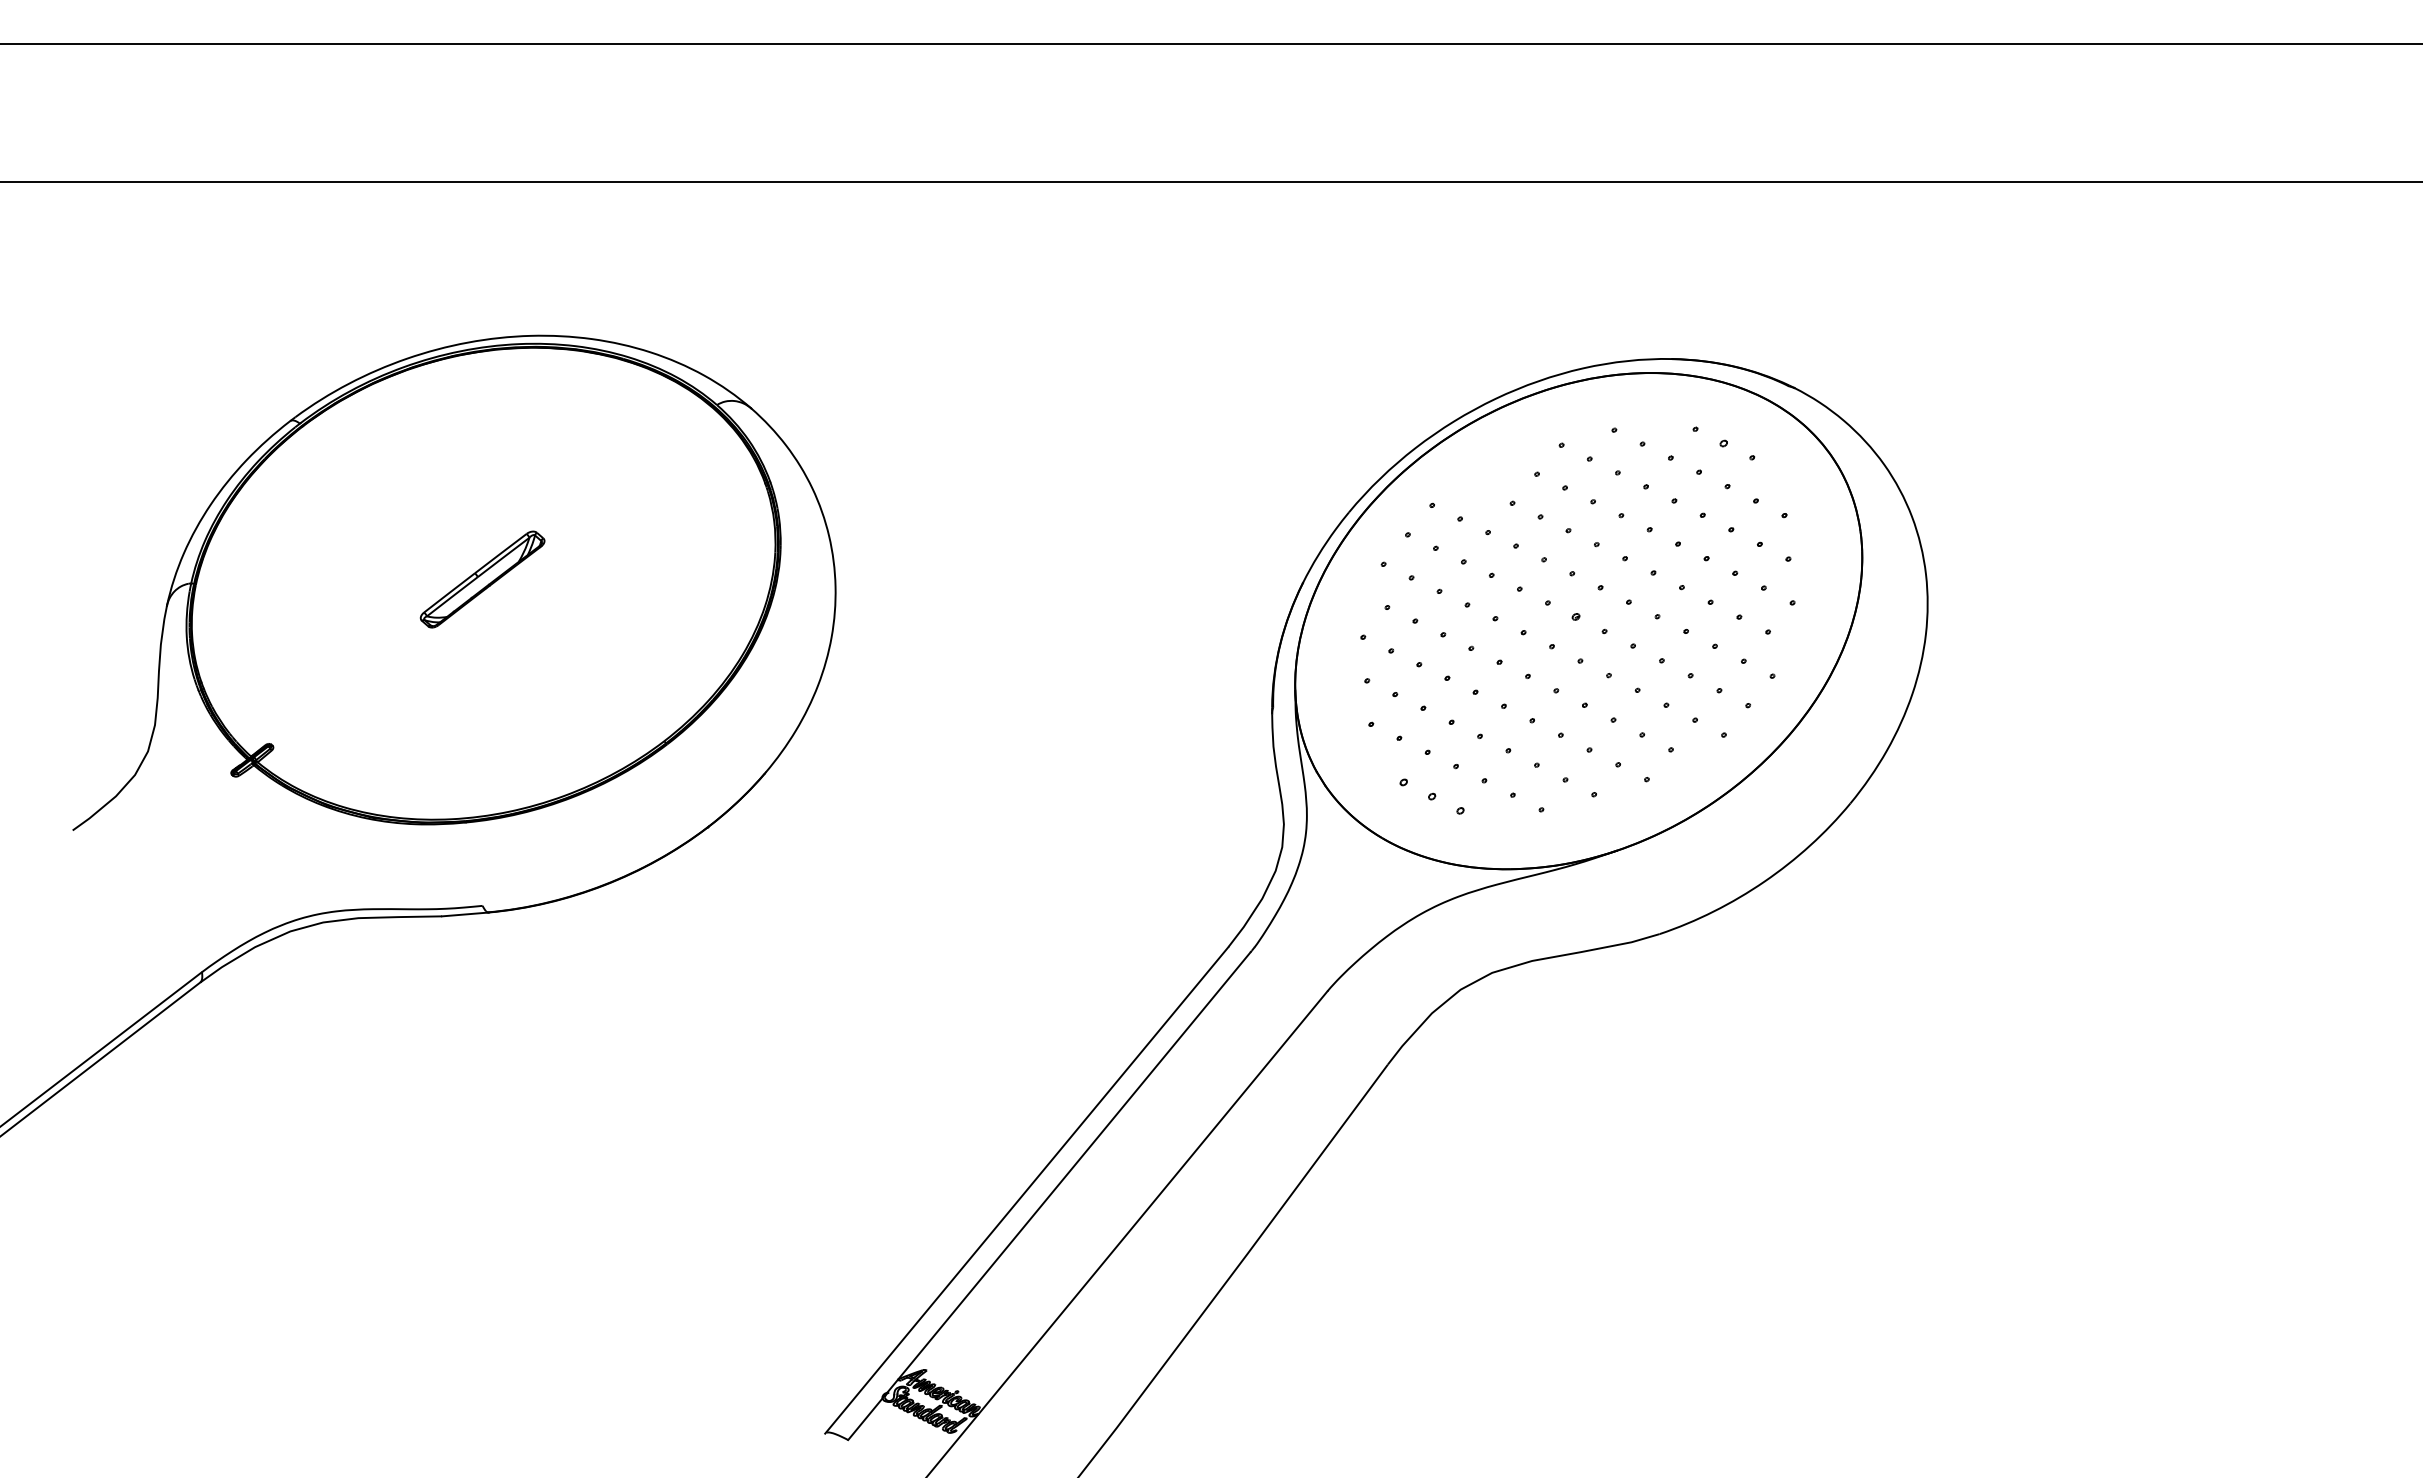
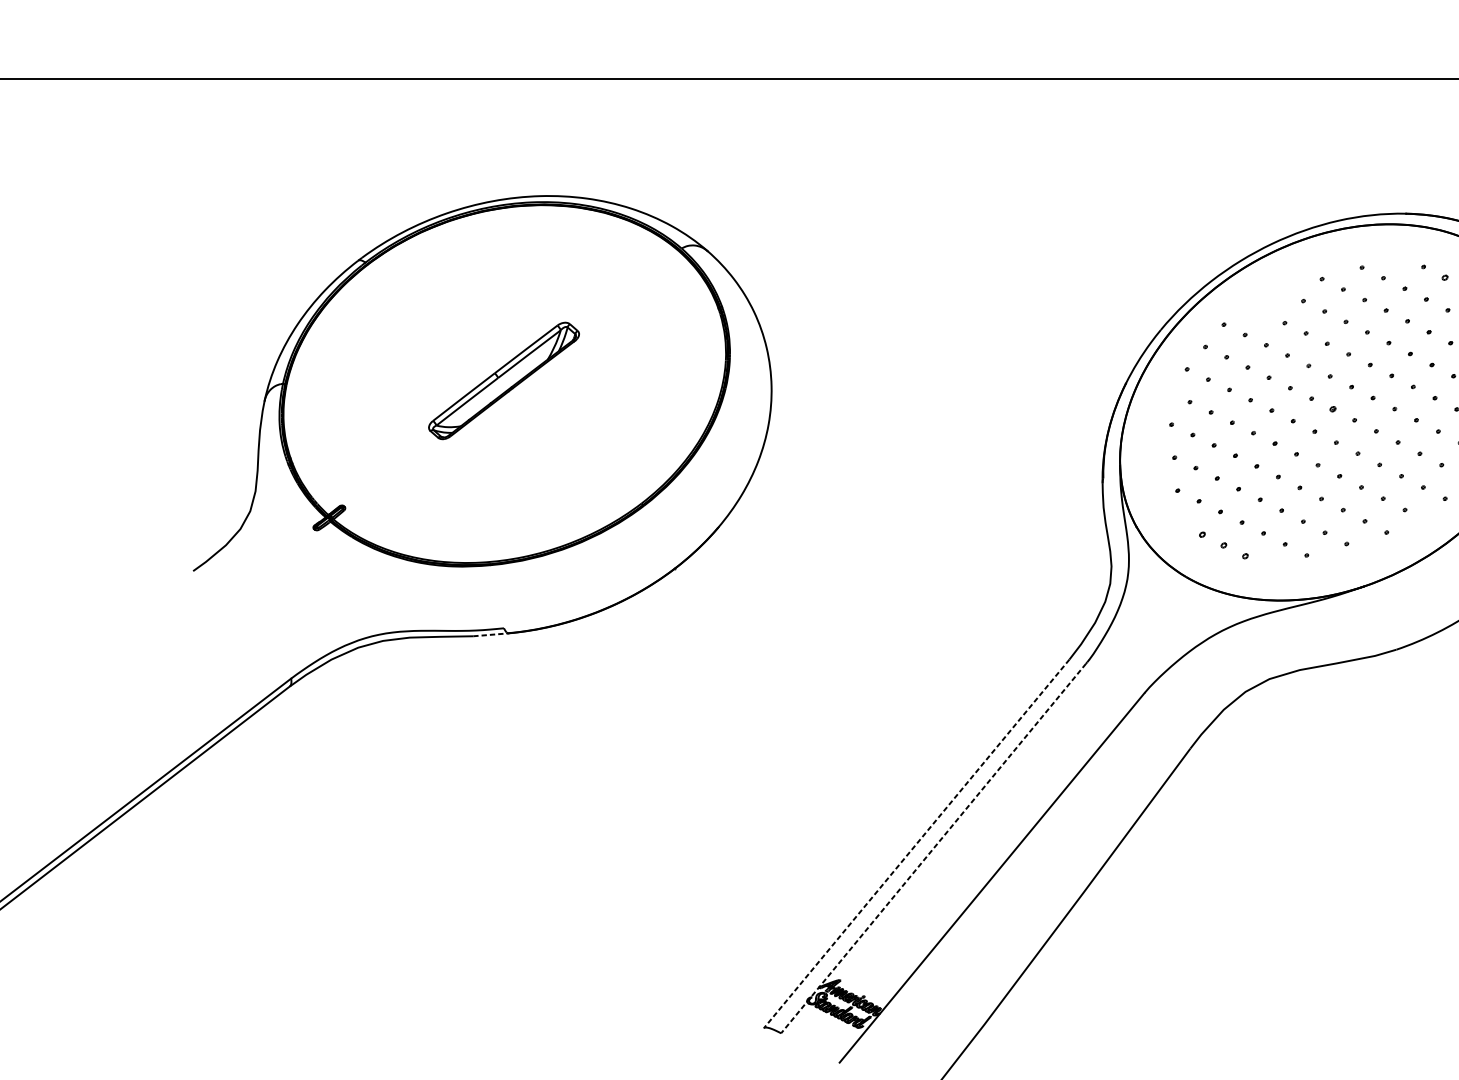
part: (482, 579) -> (503, 380), size x1.6
line: (465, 914) -> (491, 634), solid -> dashed
line: (1026, 1190) -> (916, 844), solid -> dashed
line: (1049, 1196) -> (933, 848), solid -> dashed

